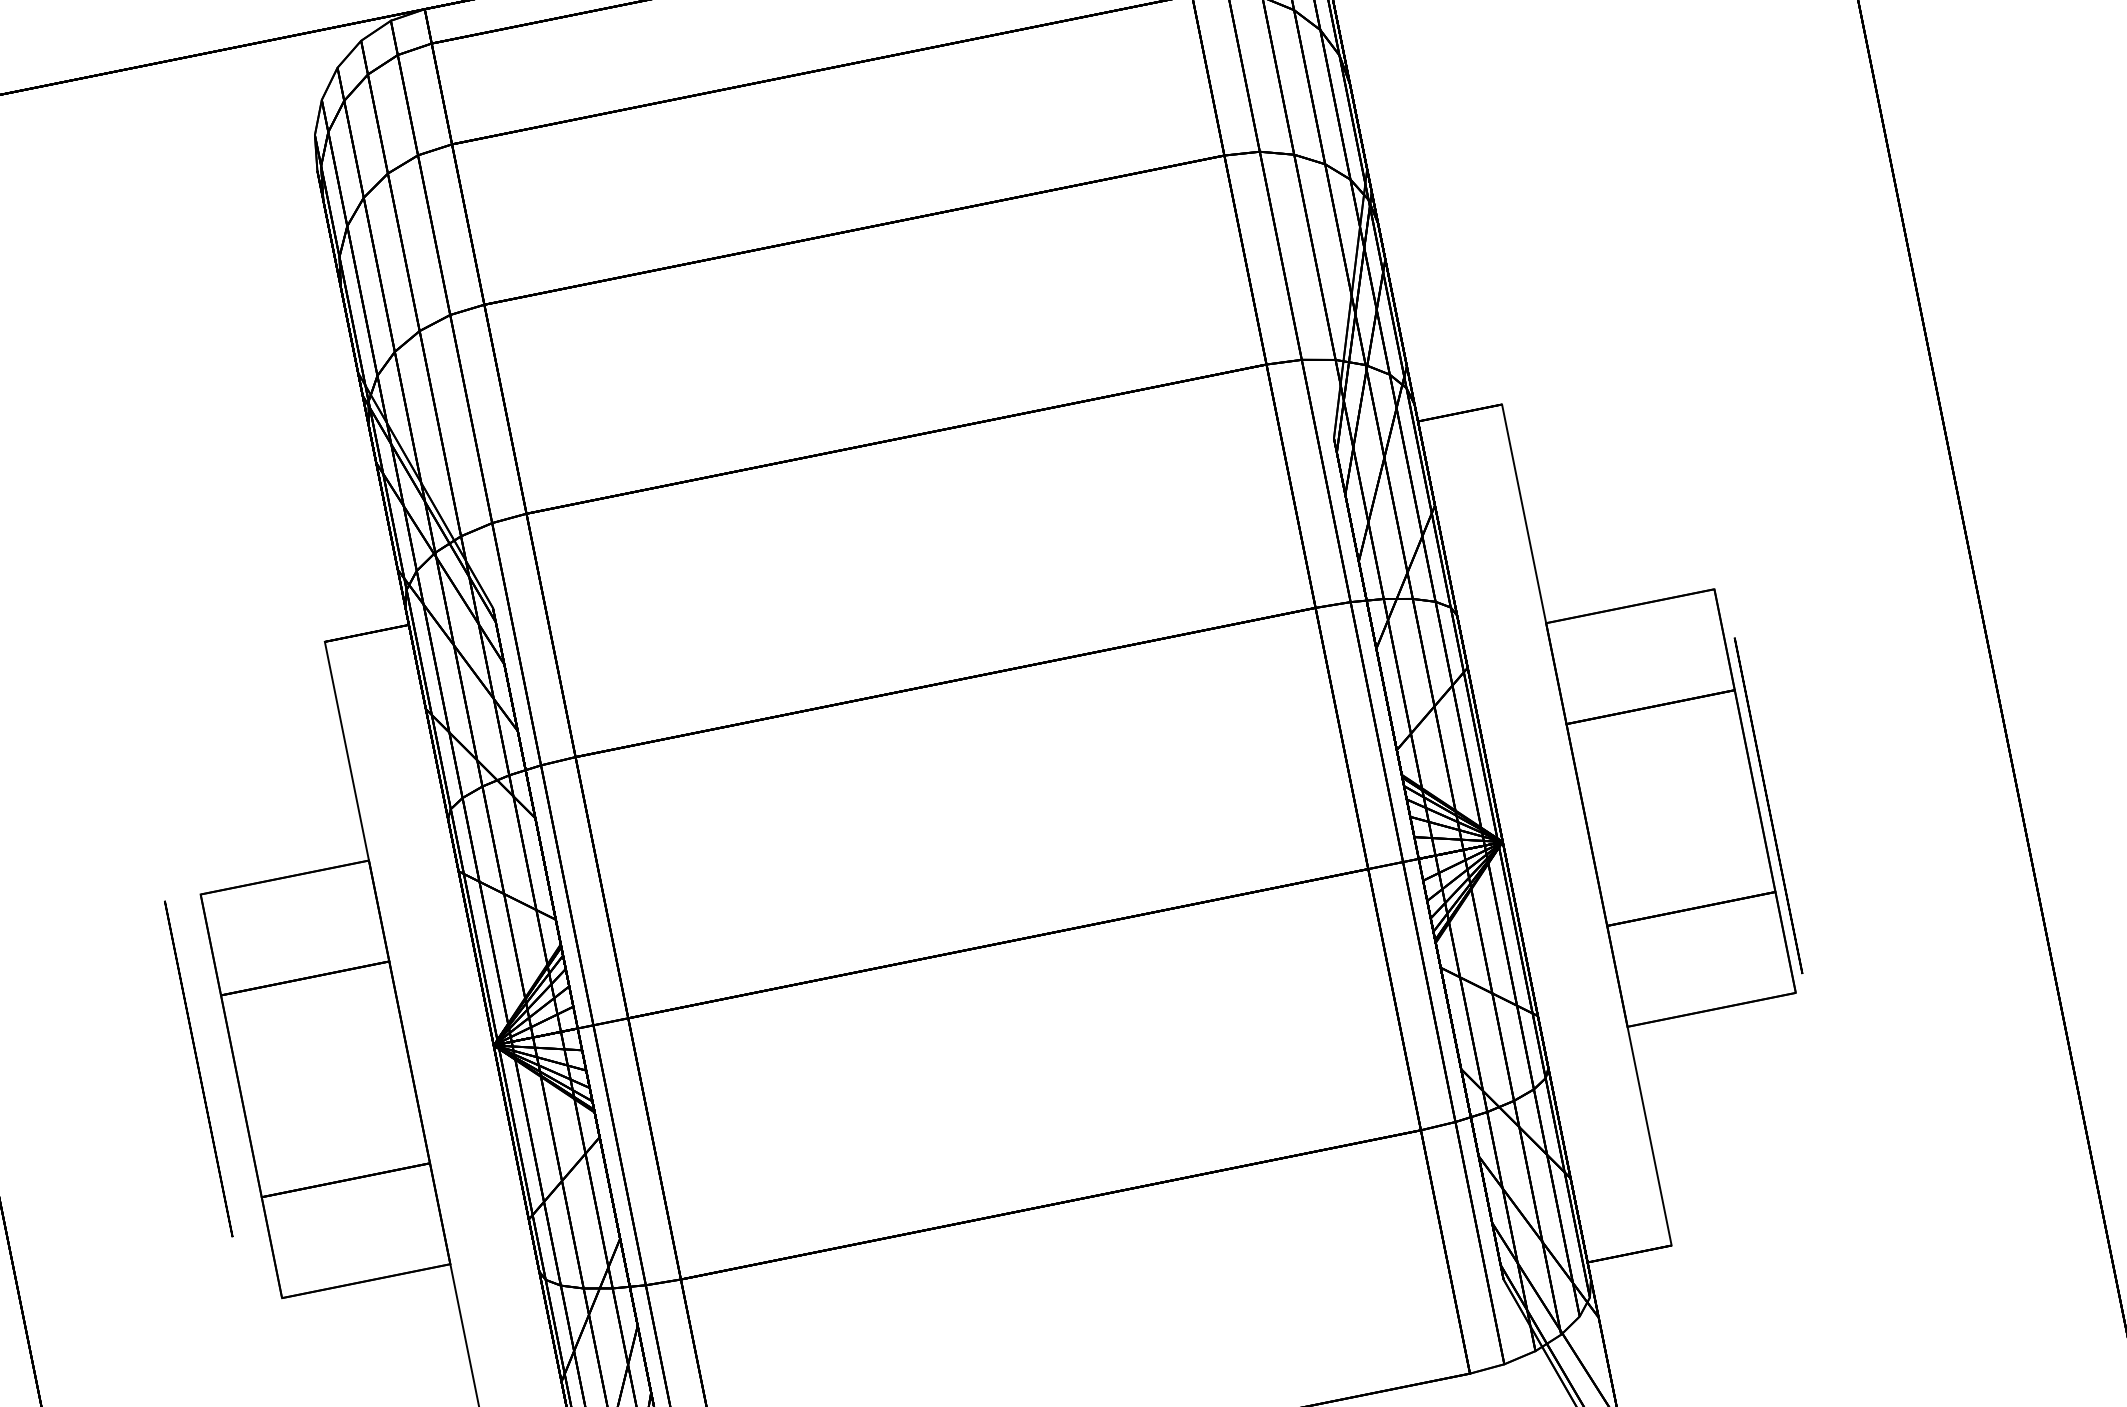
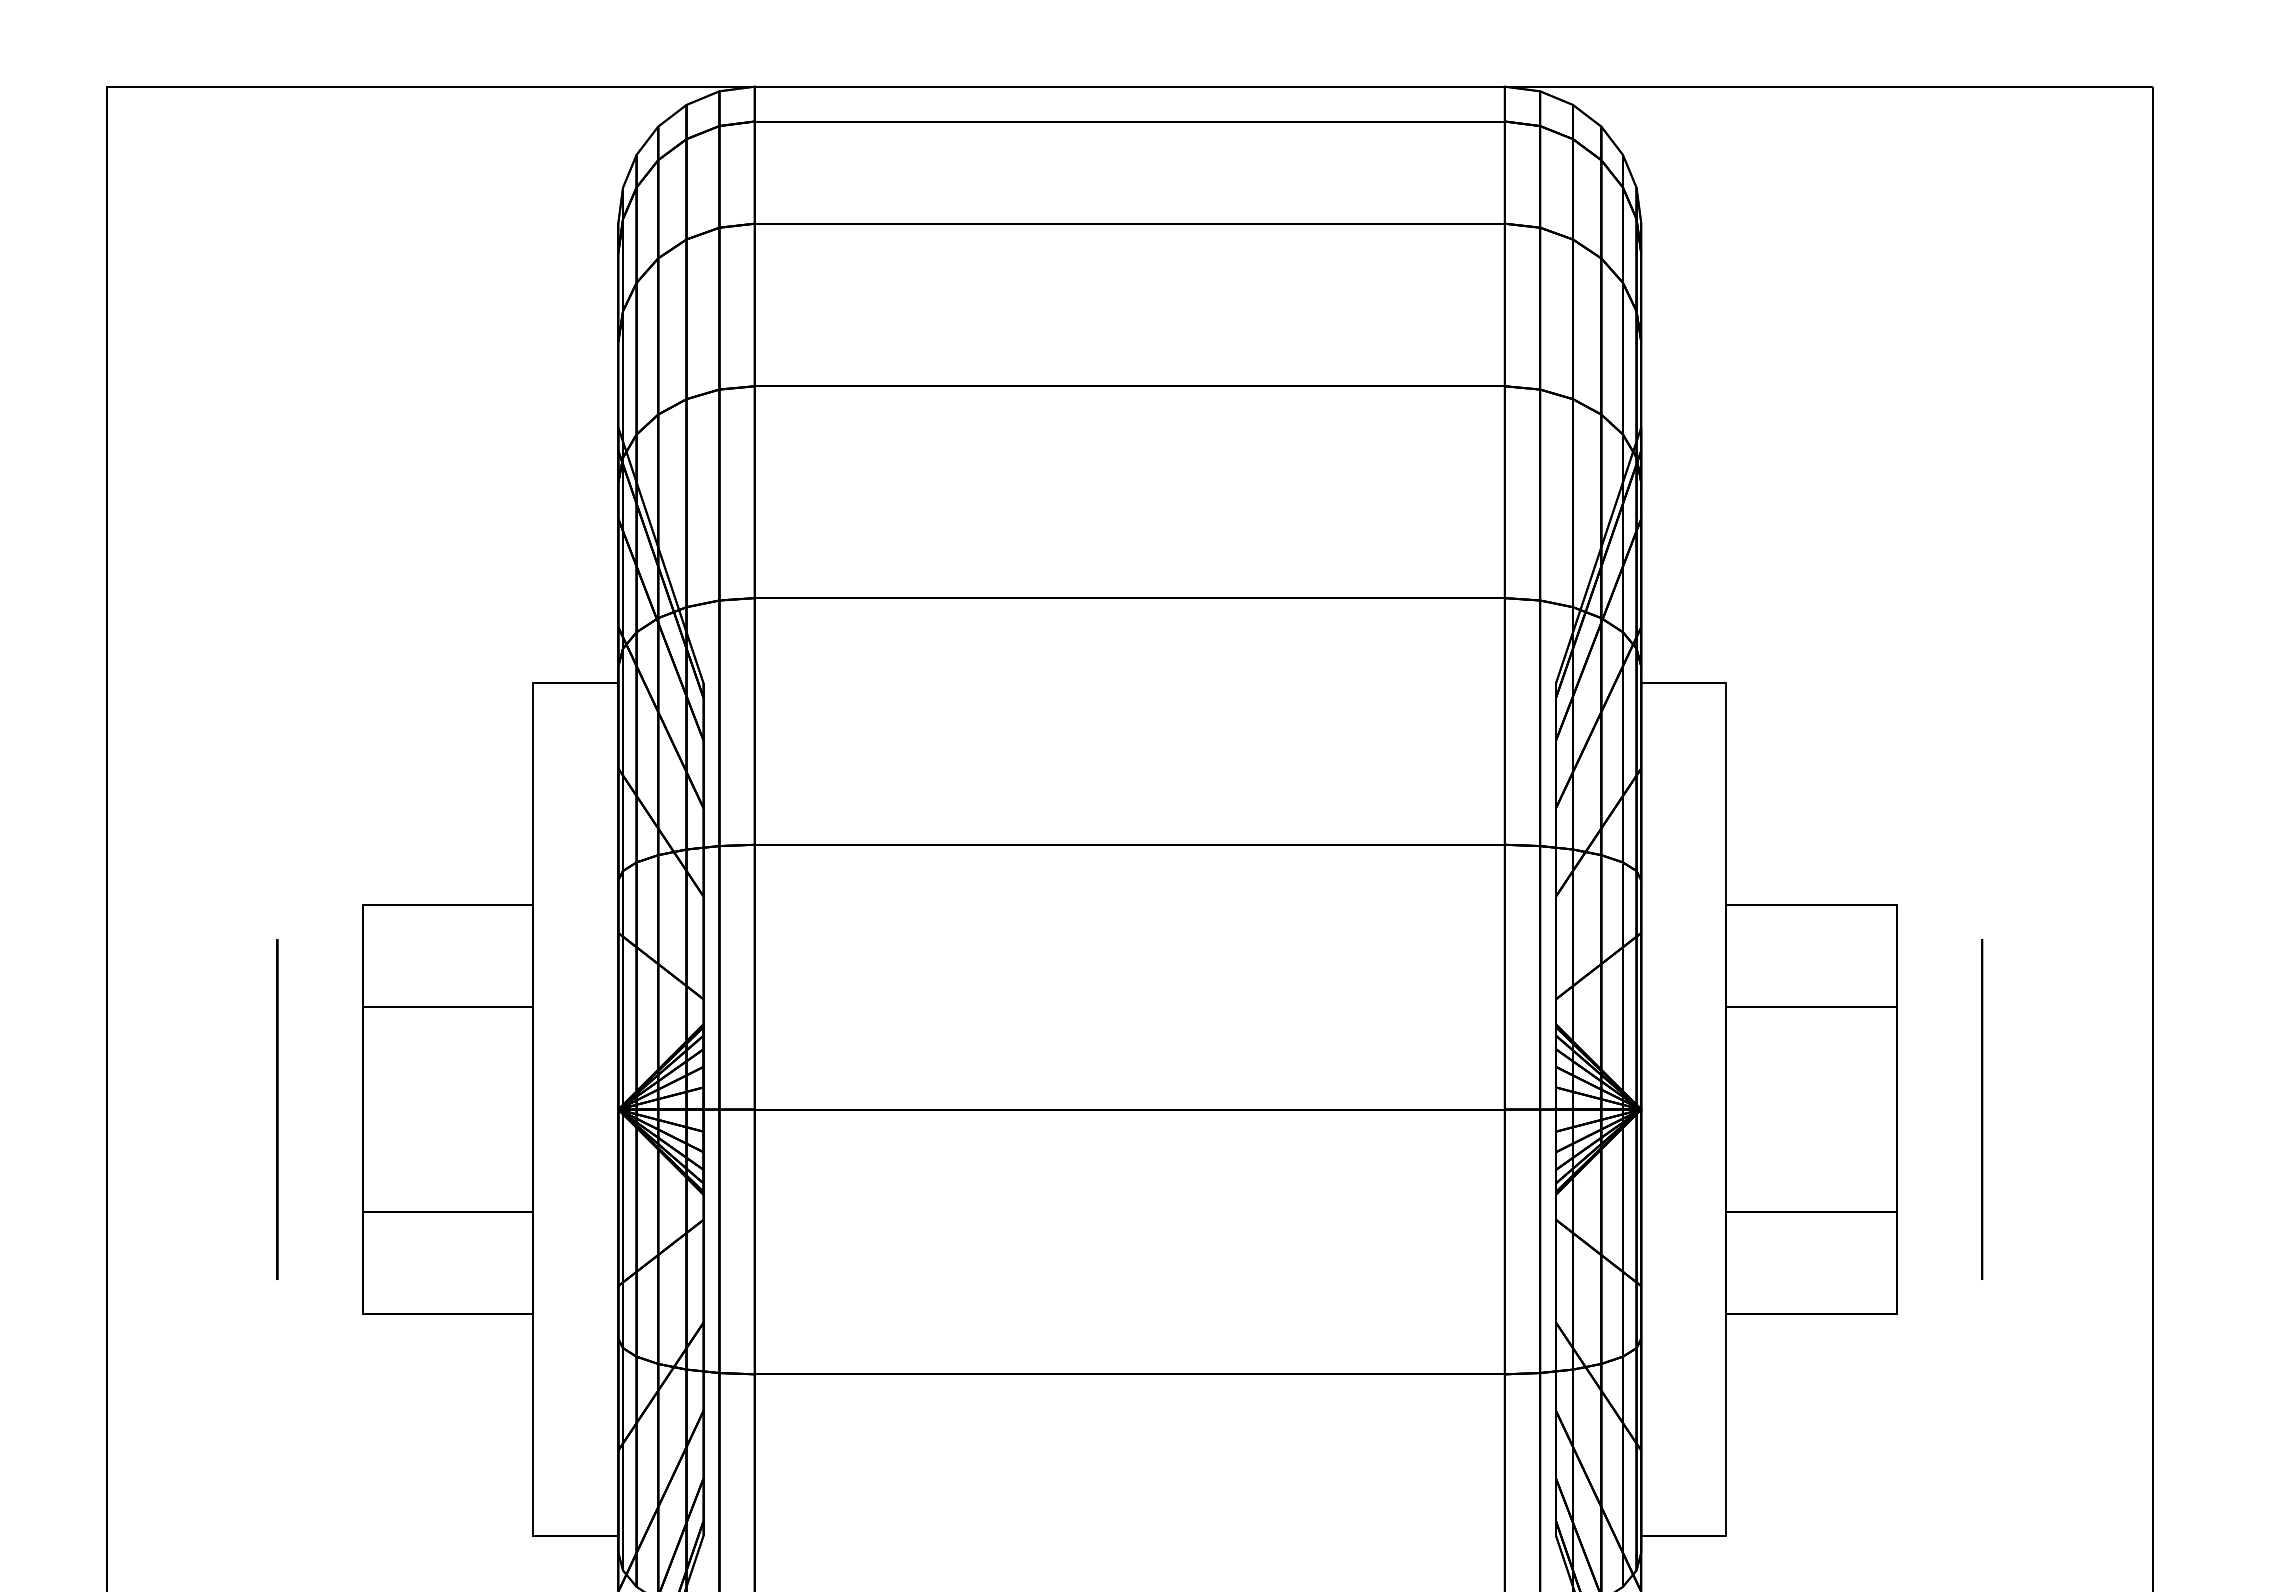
circle: (1768, 805) -> (1982, 1109), moved
circle: (198, 1068) -> (277, 1109), moved

